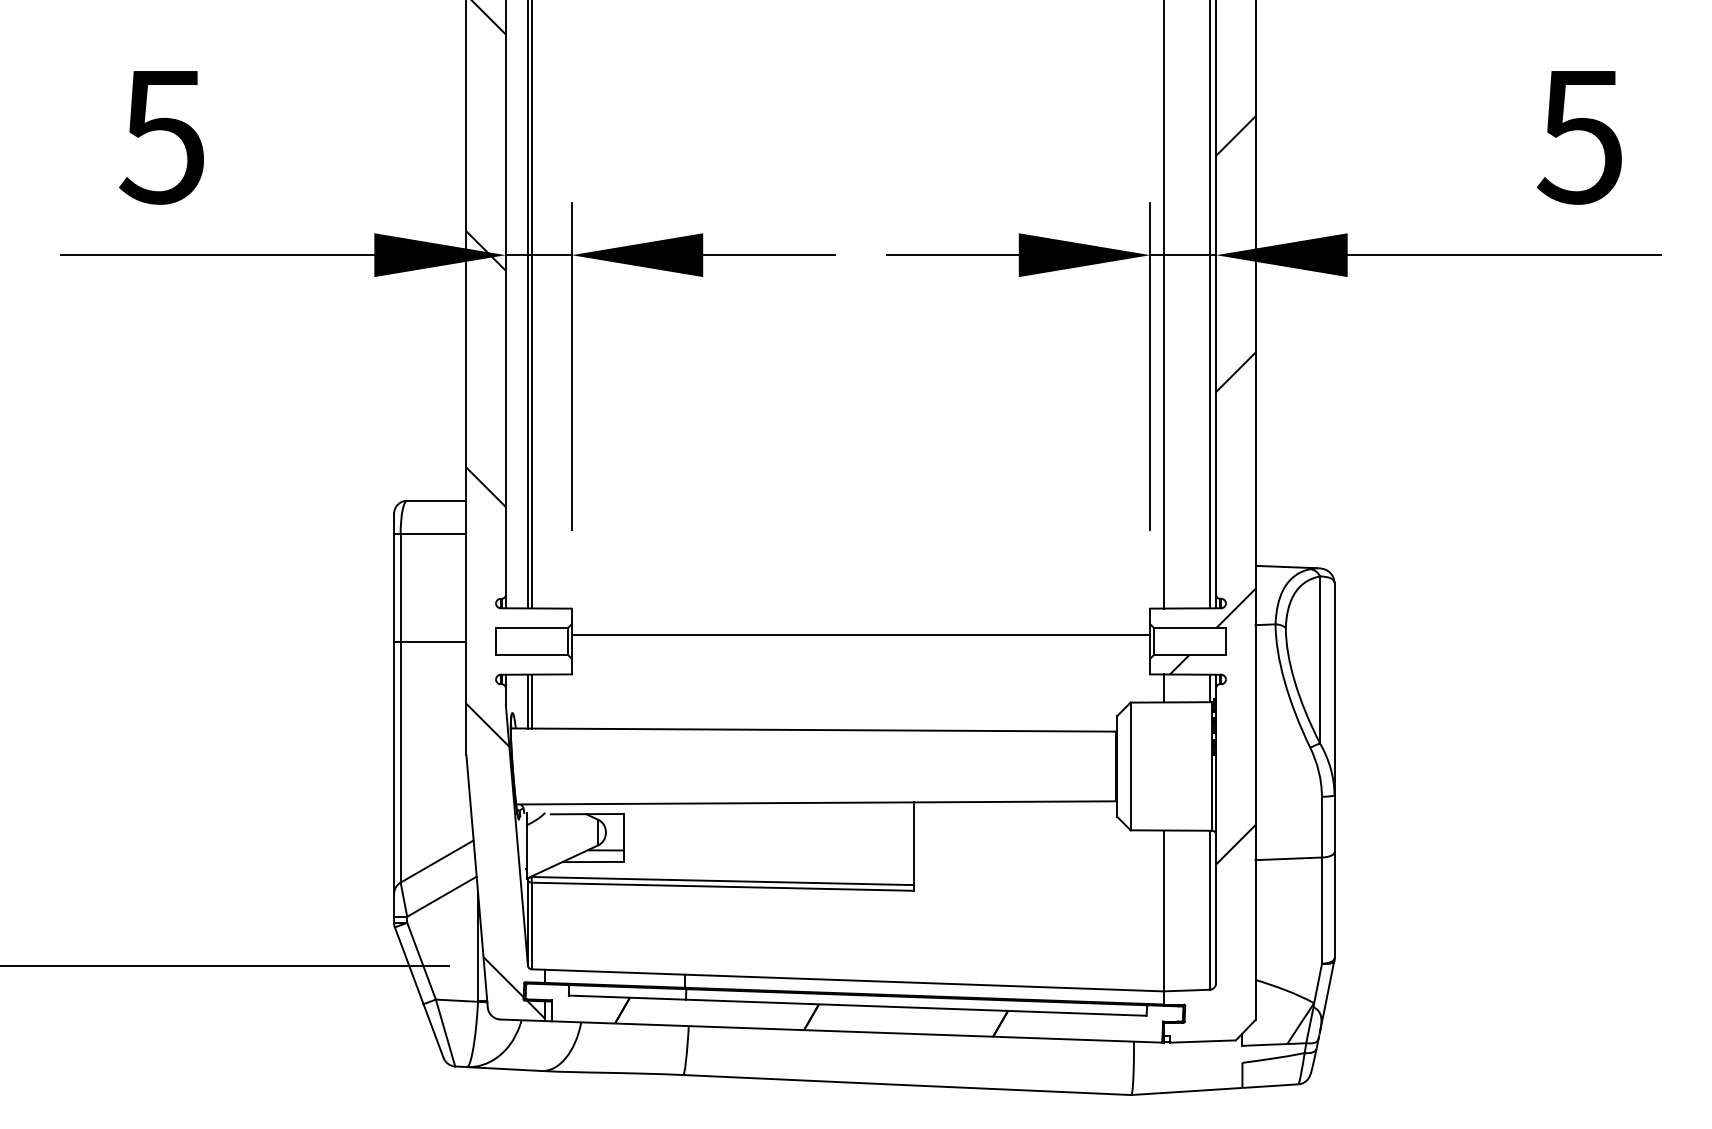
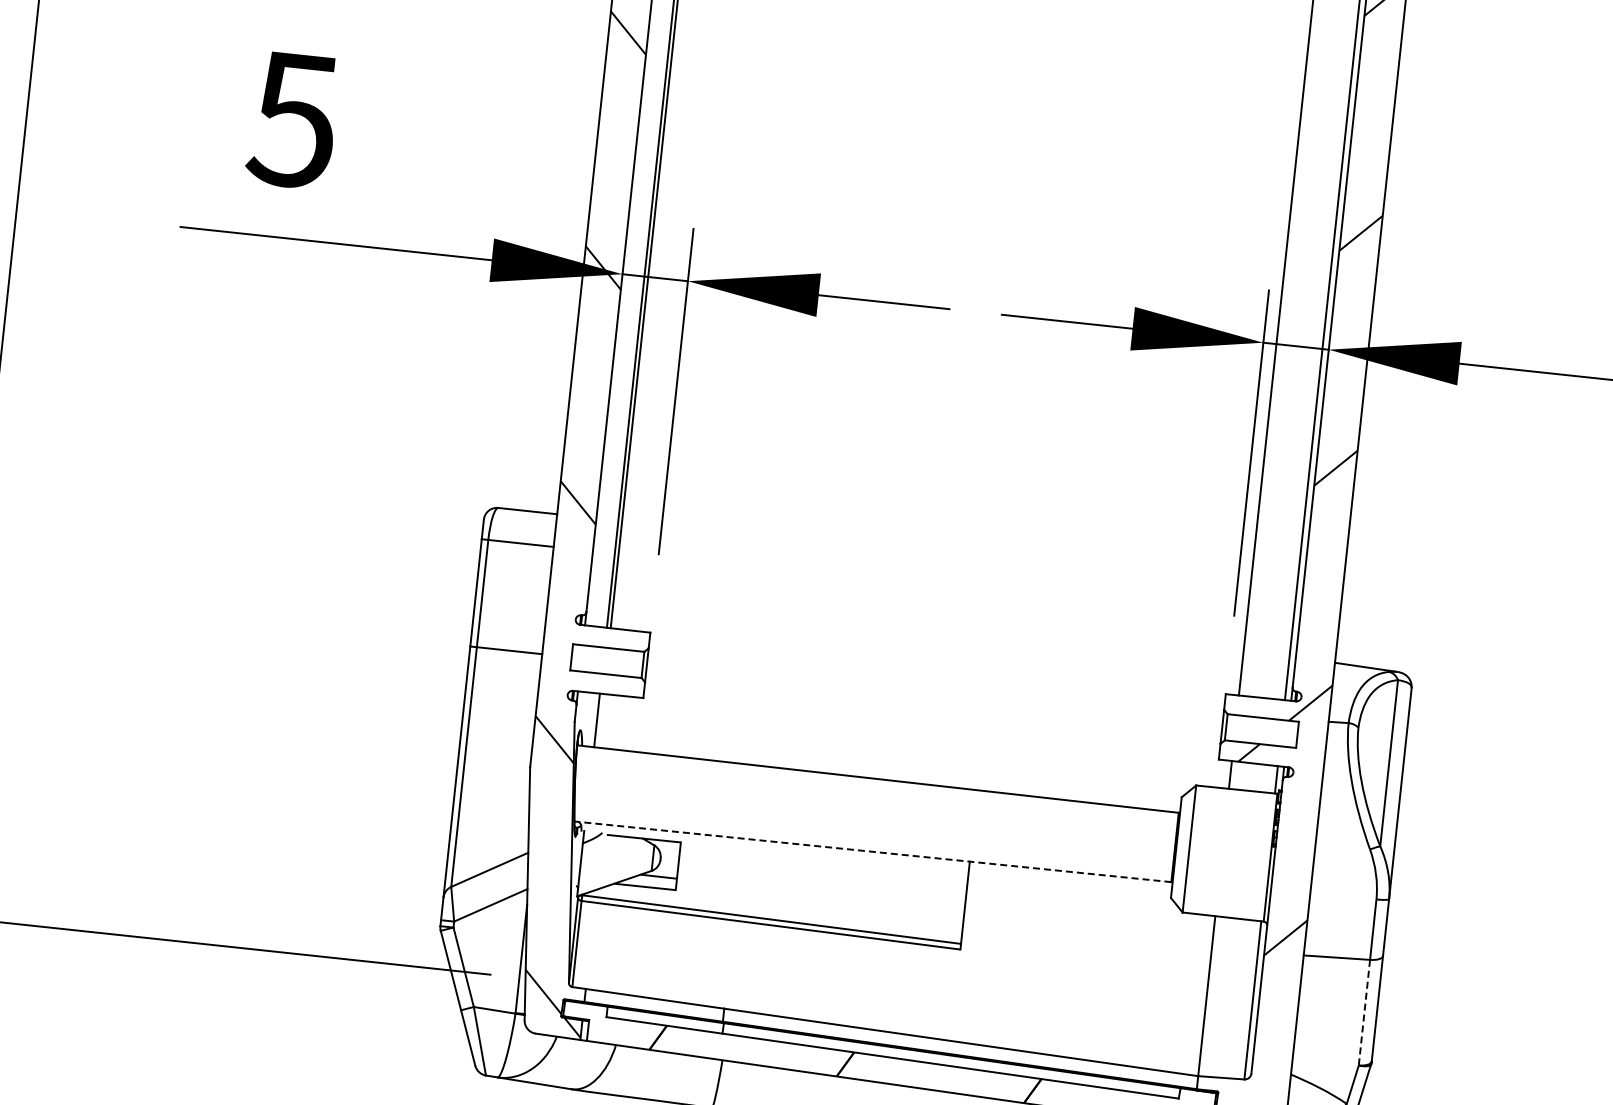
line: (860, 634) -> (934, 689), removed
line: (531, 701) -> (600, 720), removed
line: (815, 802) -> (872, 851), solid -> dashed
line: (1322, 911) -> (1364, 1013), solid -> dashed

